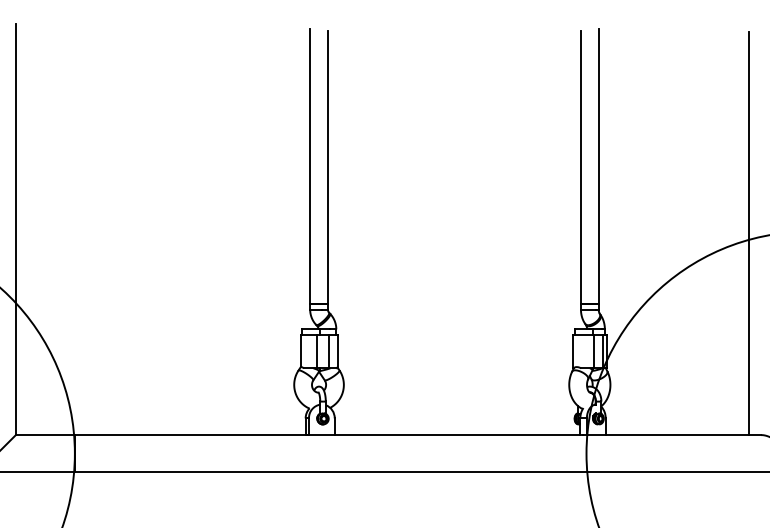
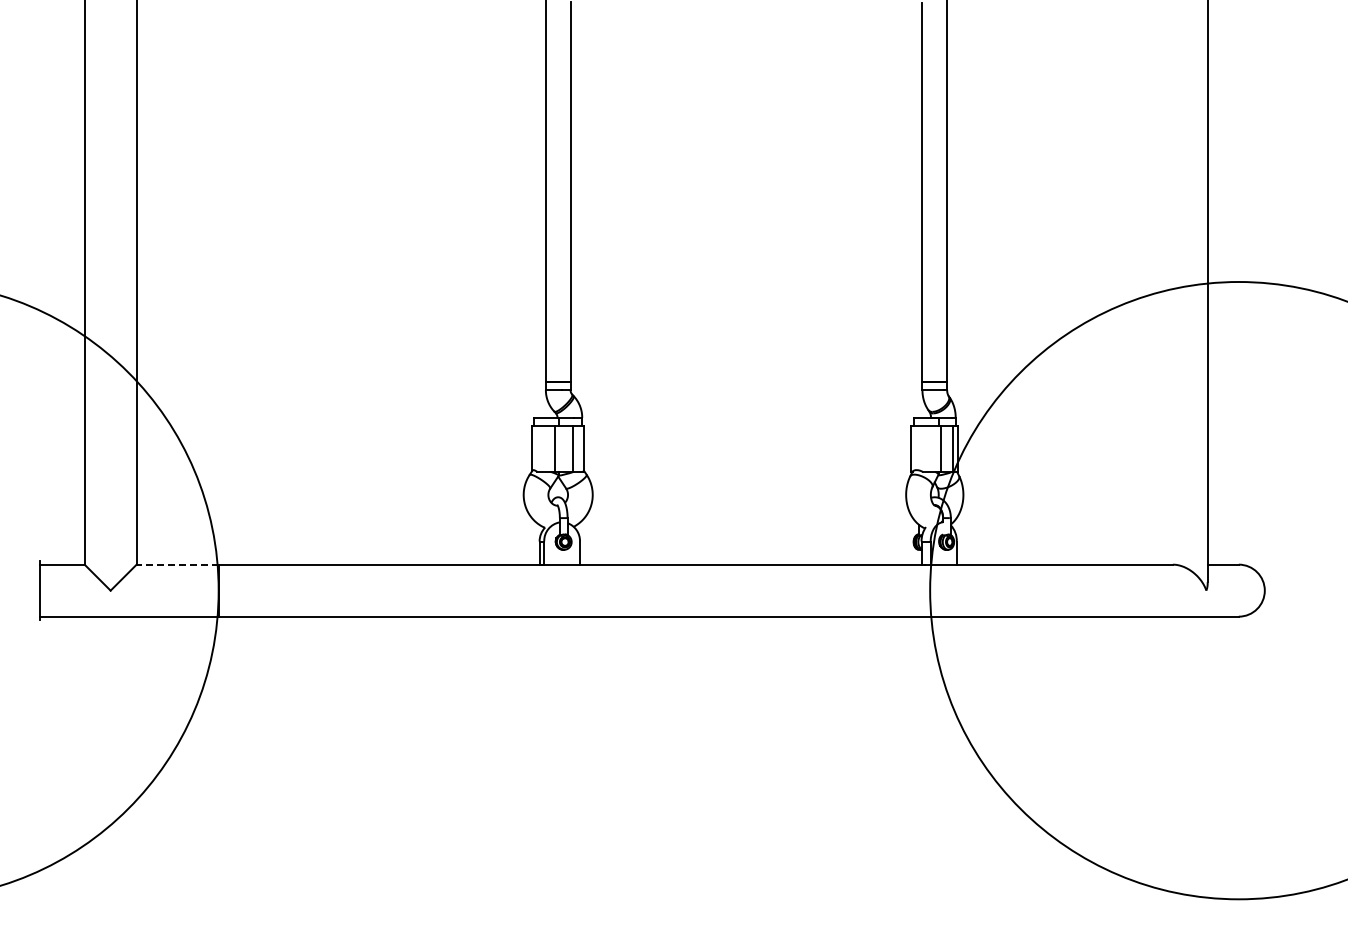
line: (748, 233) -> (1155, 284), removed
line: (45, 434) -> (177, 564), solid -> dashed

